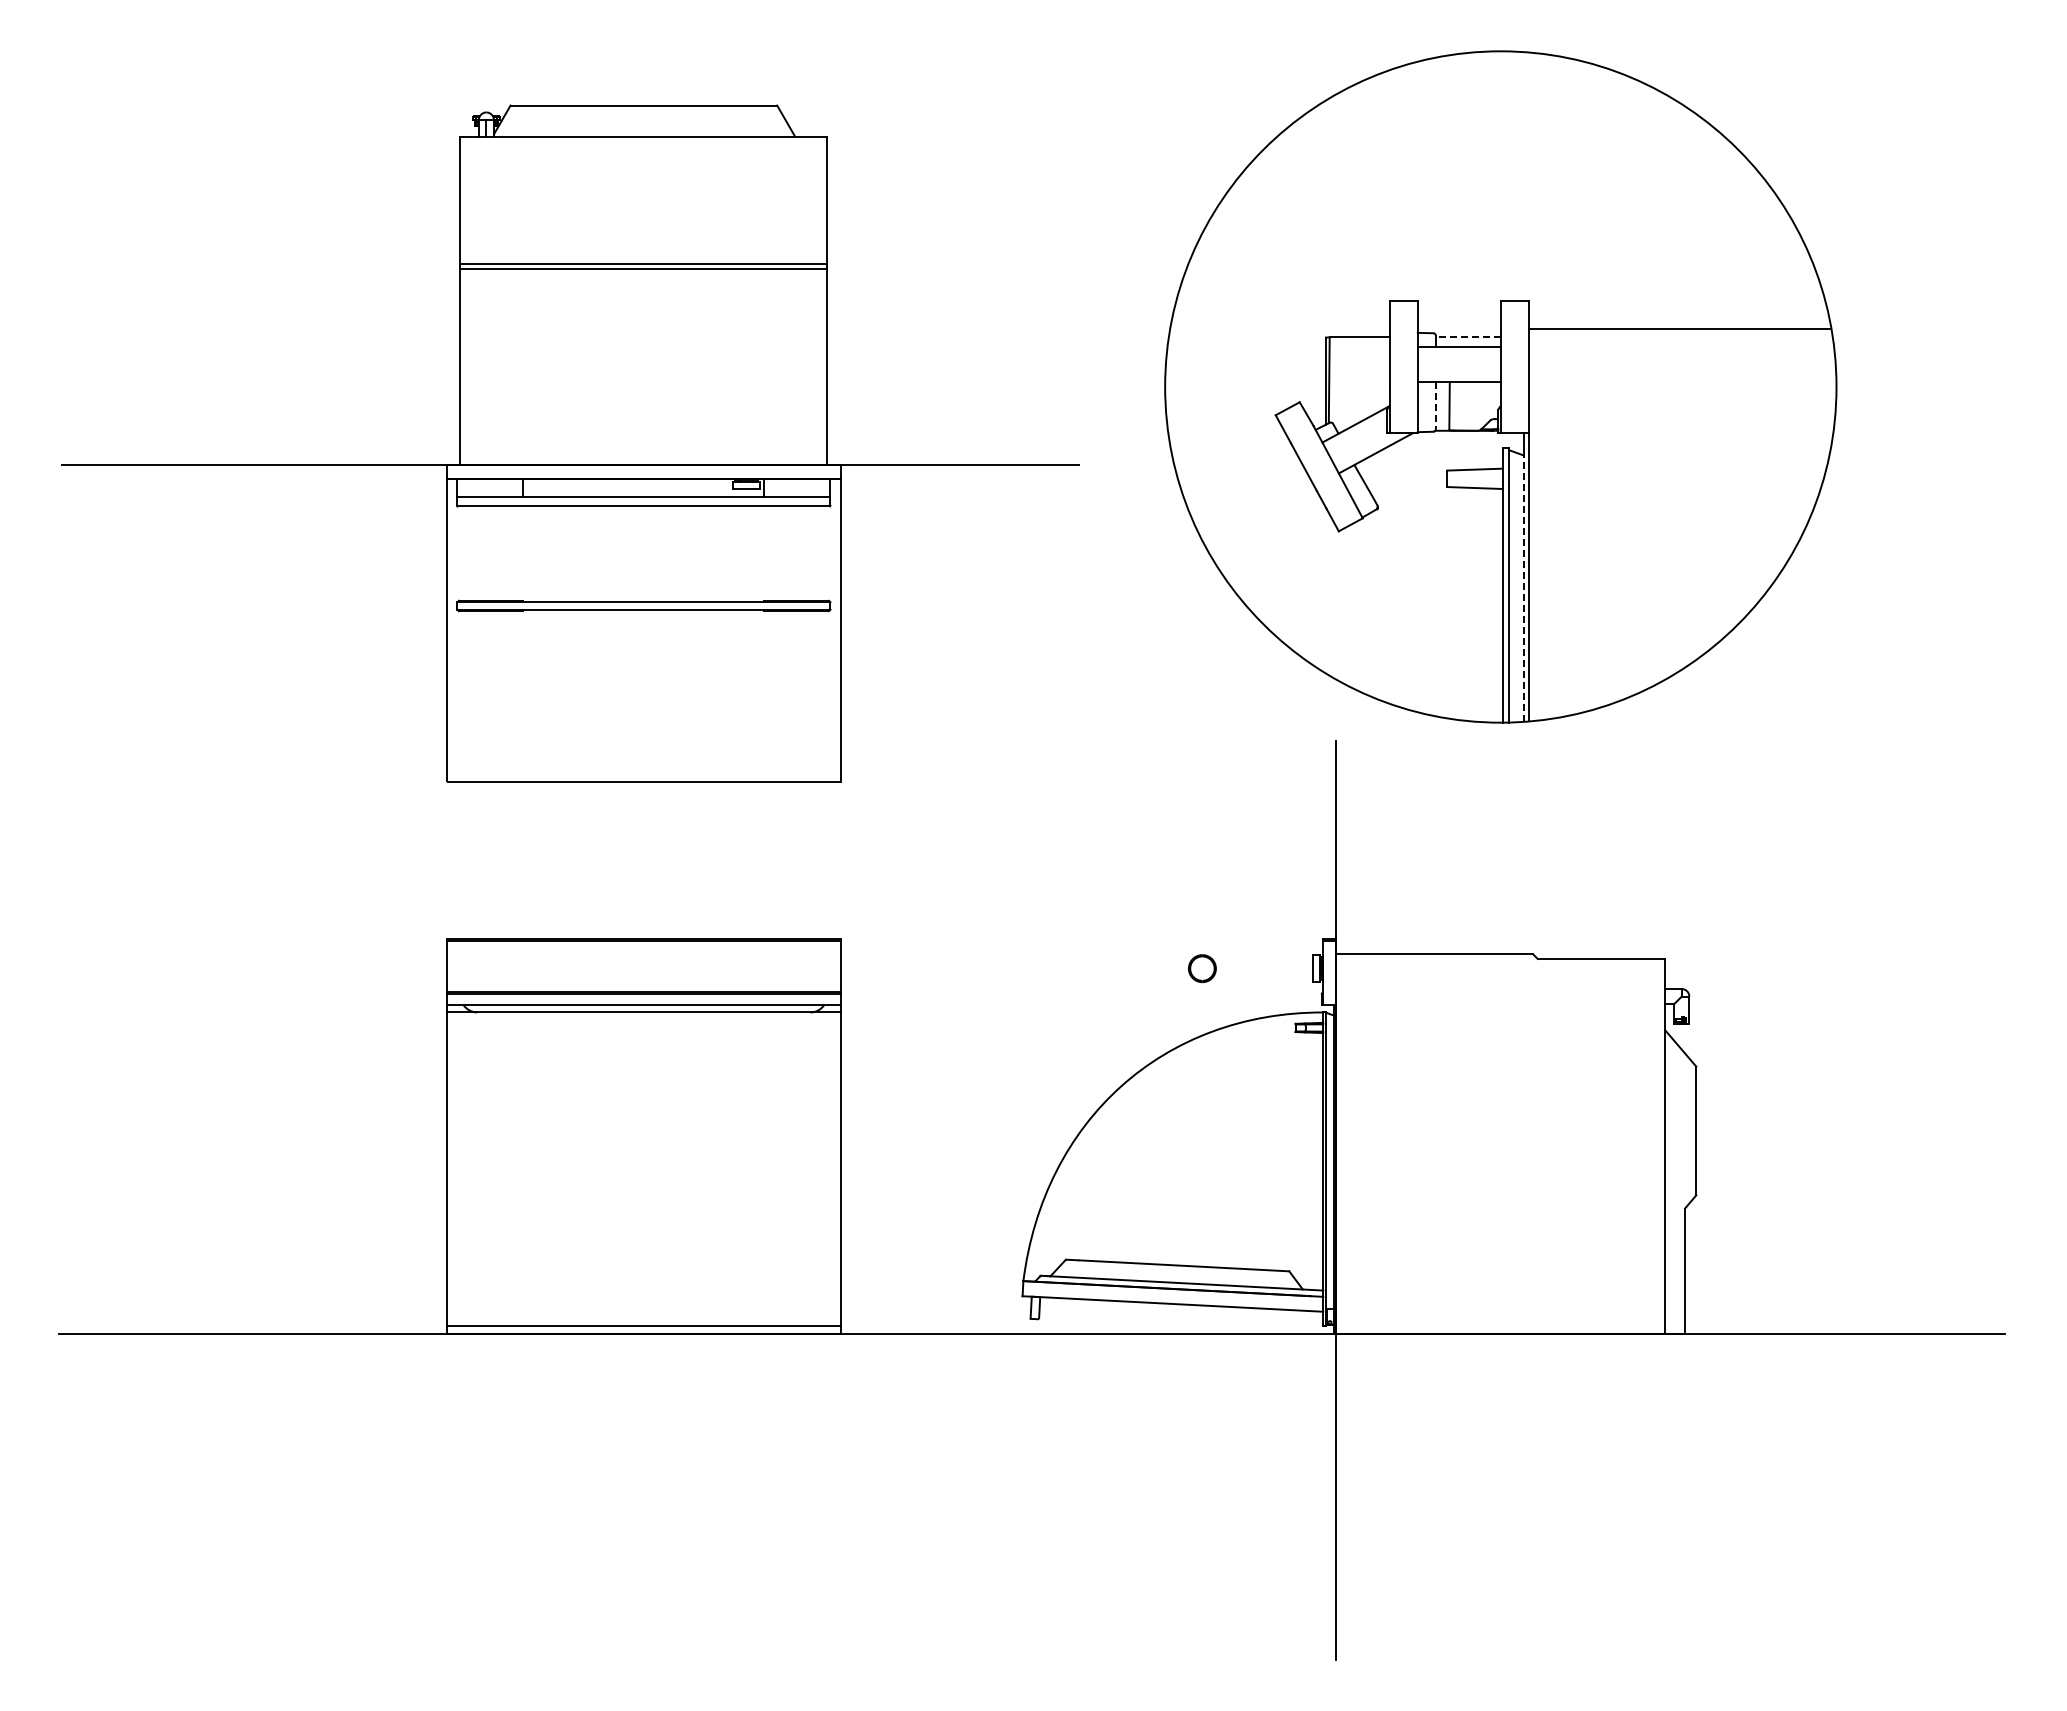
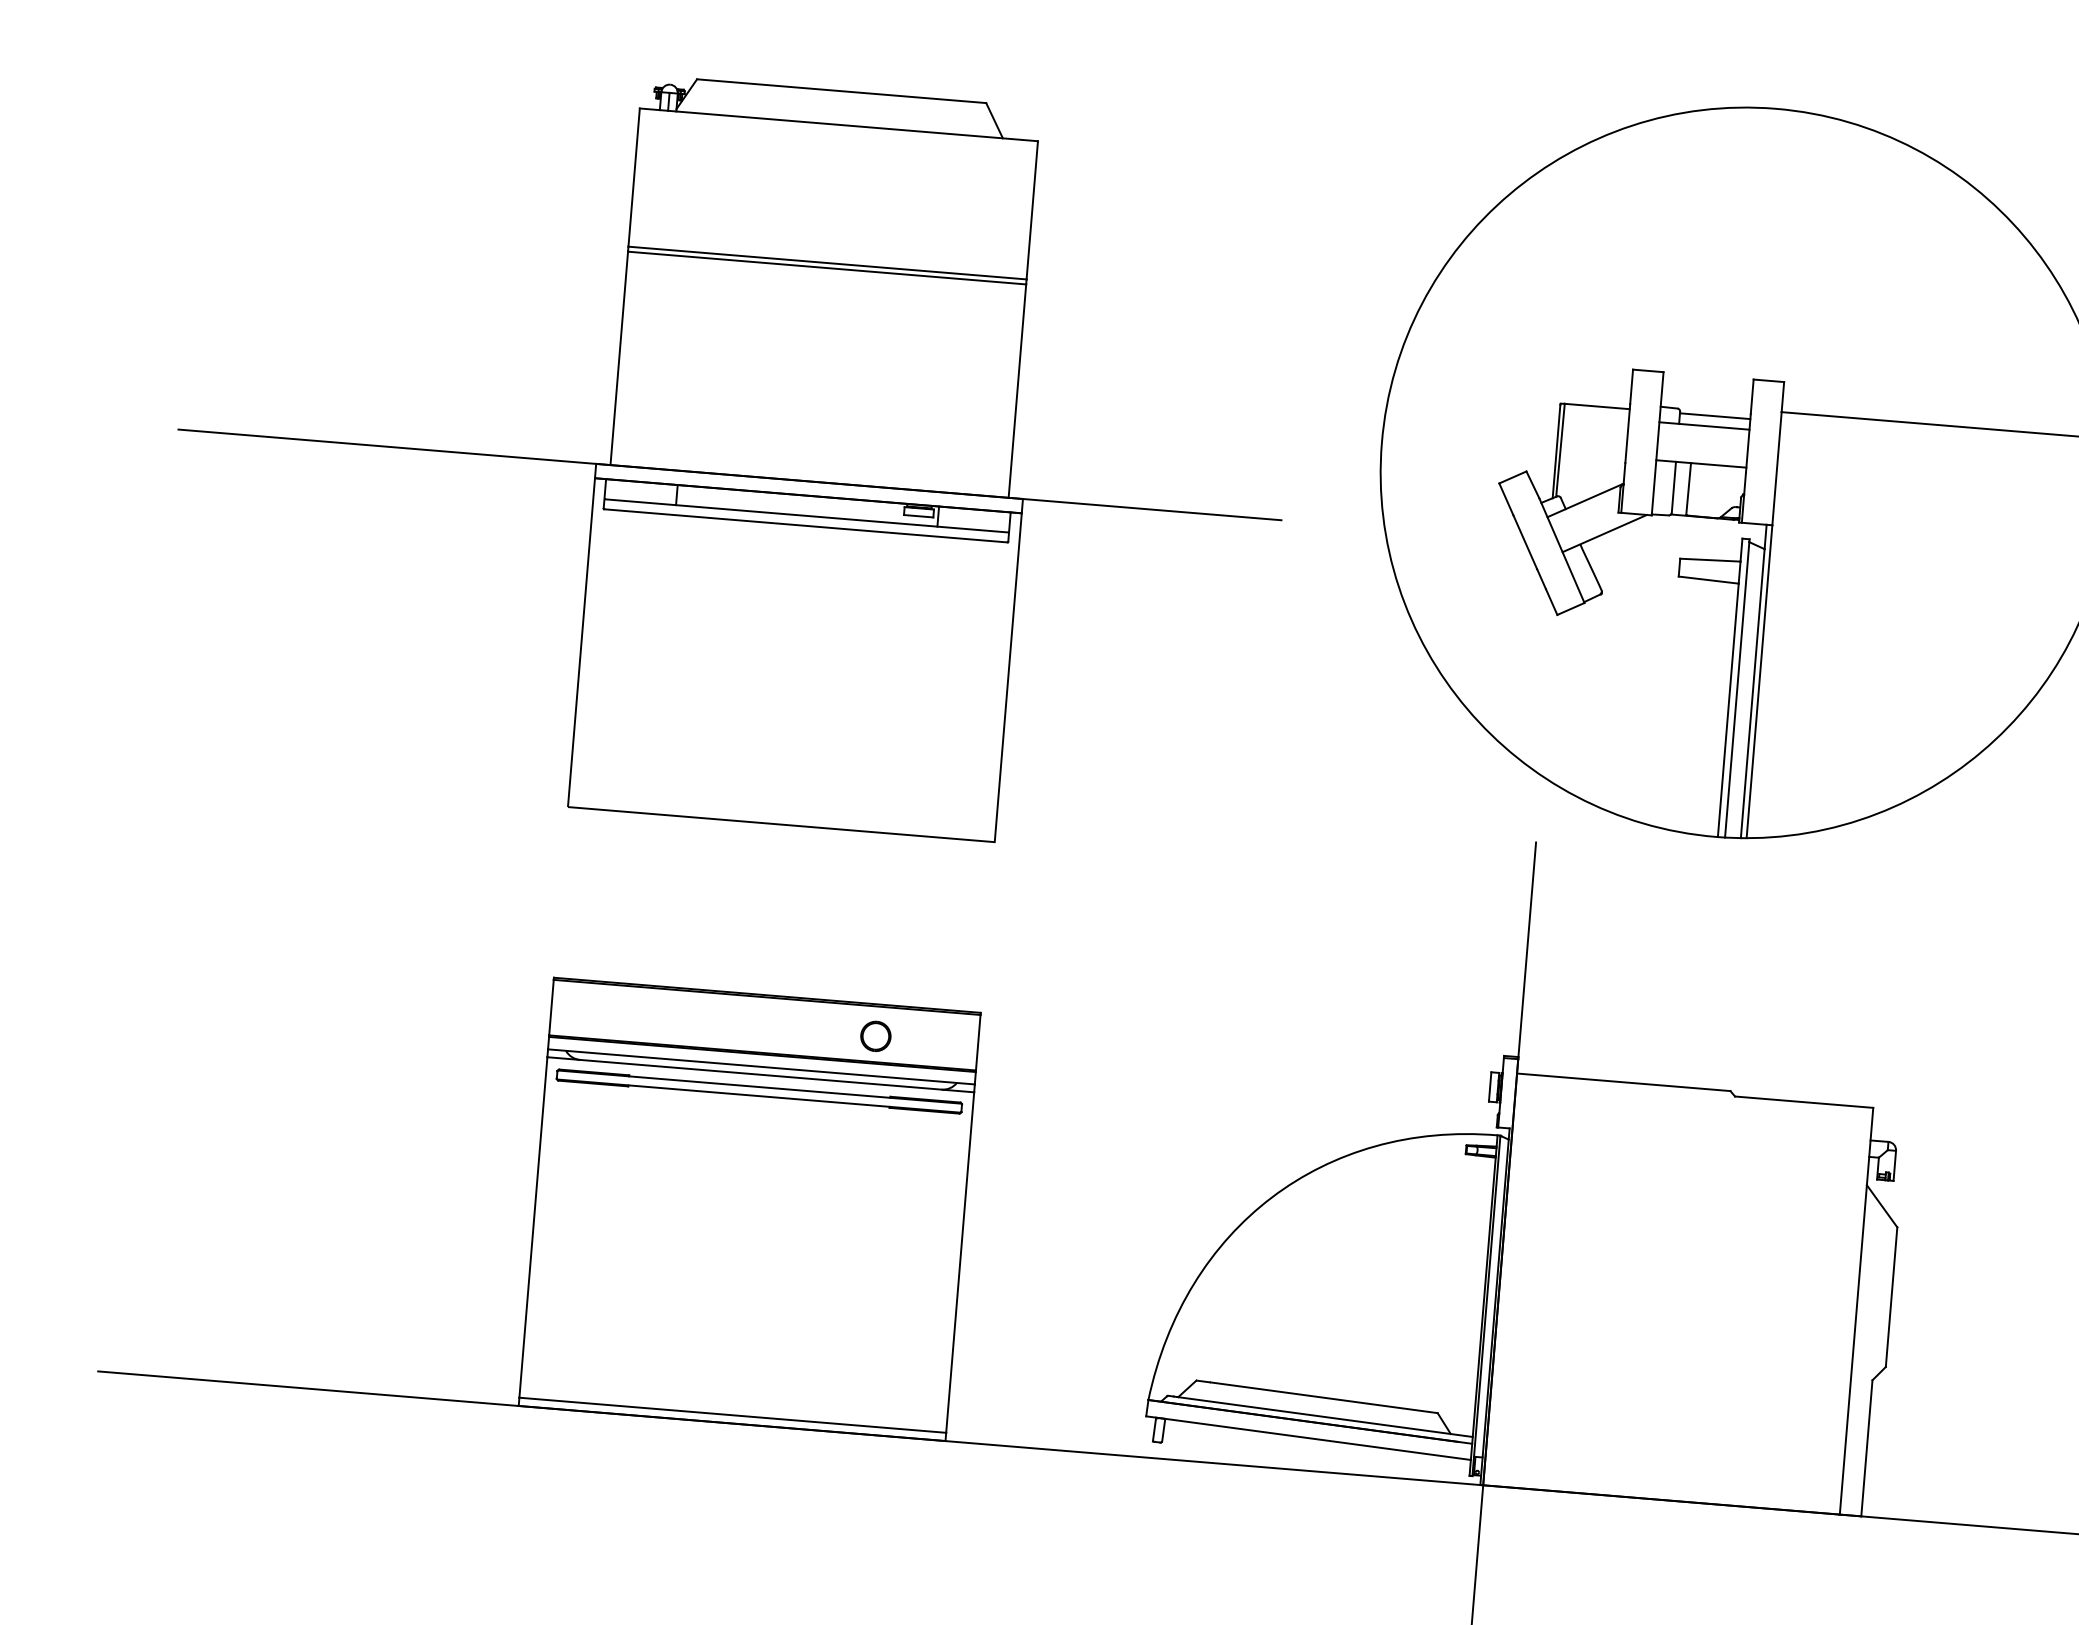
line: (1467, 337) -> (1714, 416), dashed -> solid
line: (1435, 406) -> (1673, 488), dashed -> solid
line: (1523, 588) -> (1752, 693), dashed -> solid
part: (643, 605) -> (759, 1091), moved
part: (1202, 968) -> (876, 1036), moved

